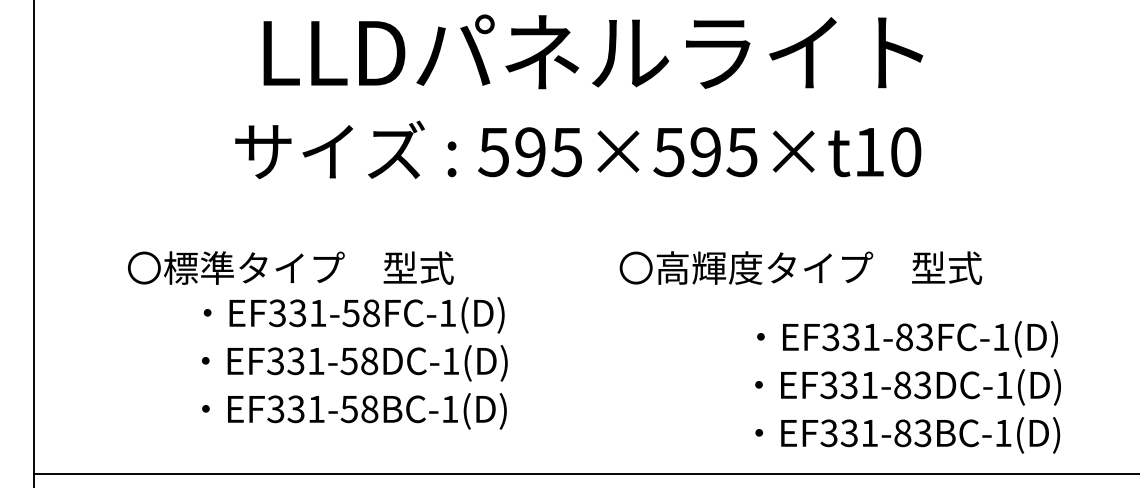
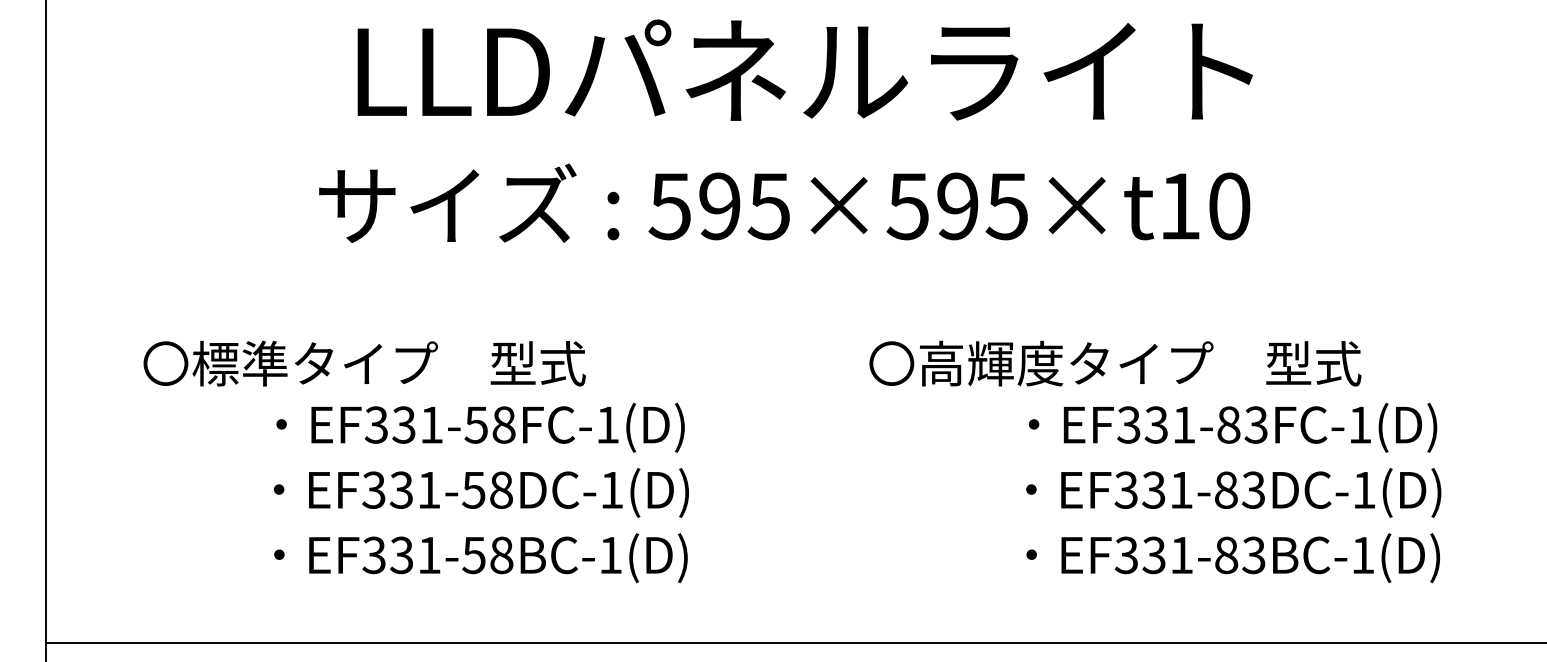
text: (290, 267) -> (364, 362), moved
text: (800, 267) -> (1114, 362), moved
text: (907, 387) -> (1232, 493), moved

